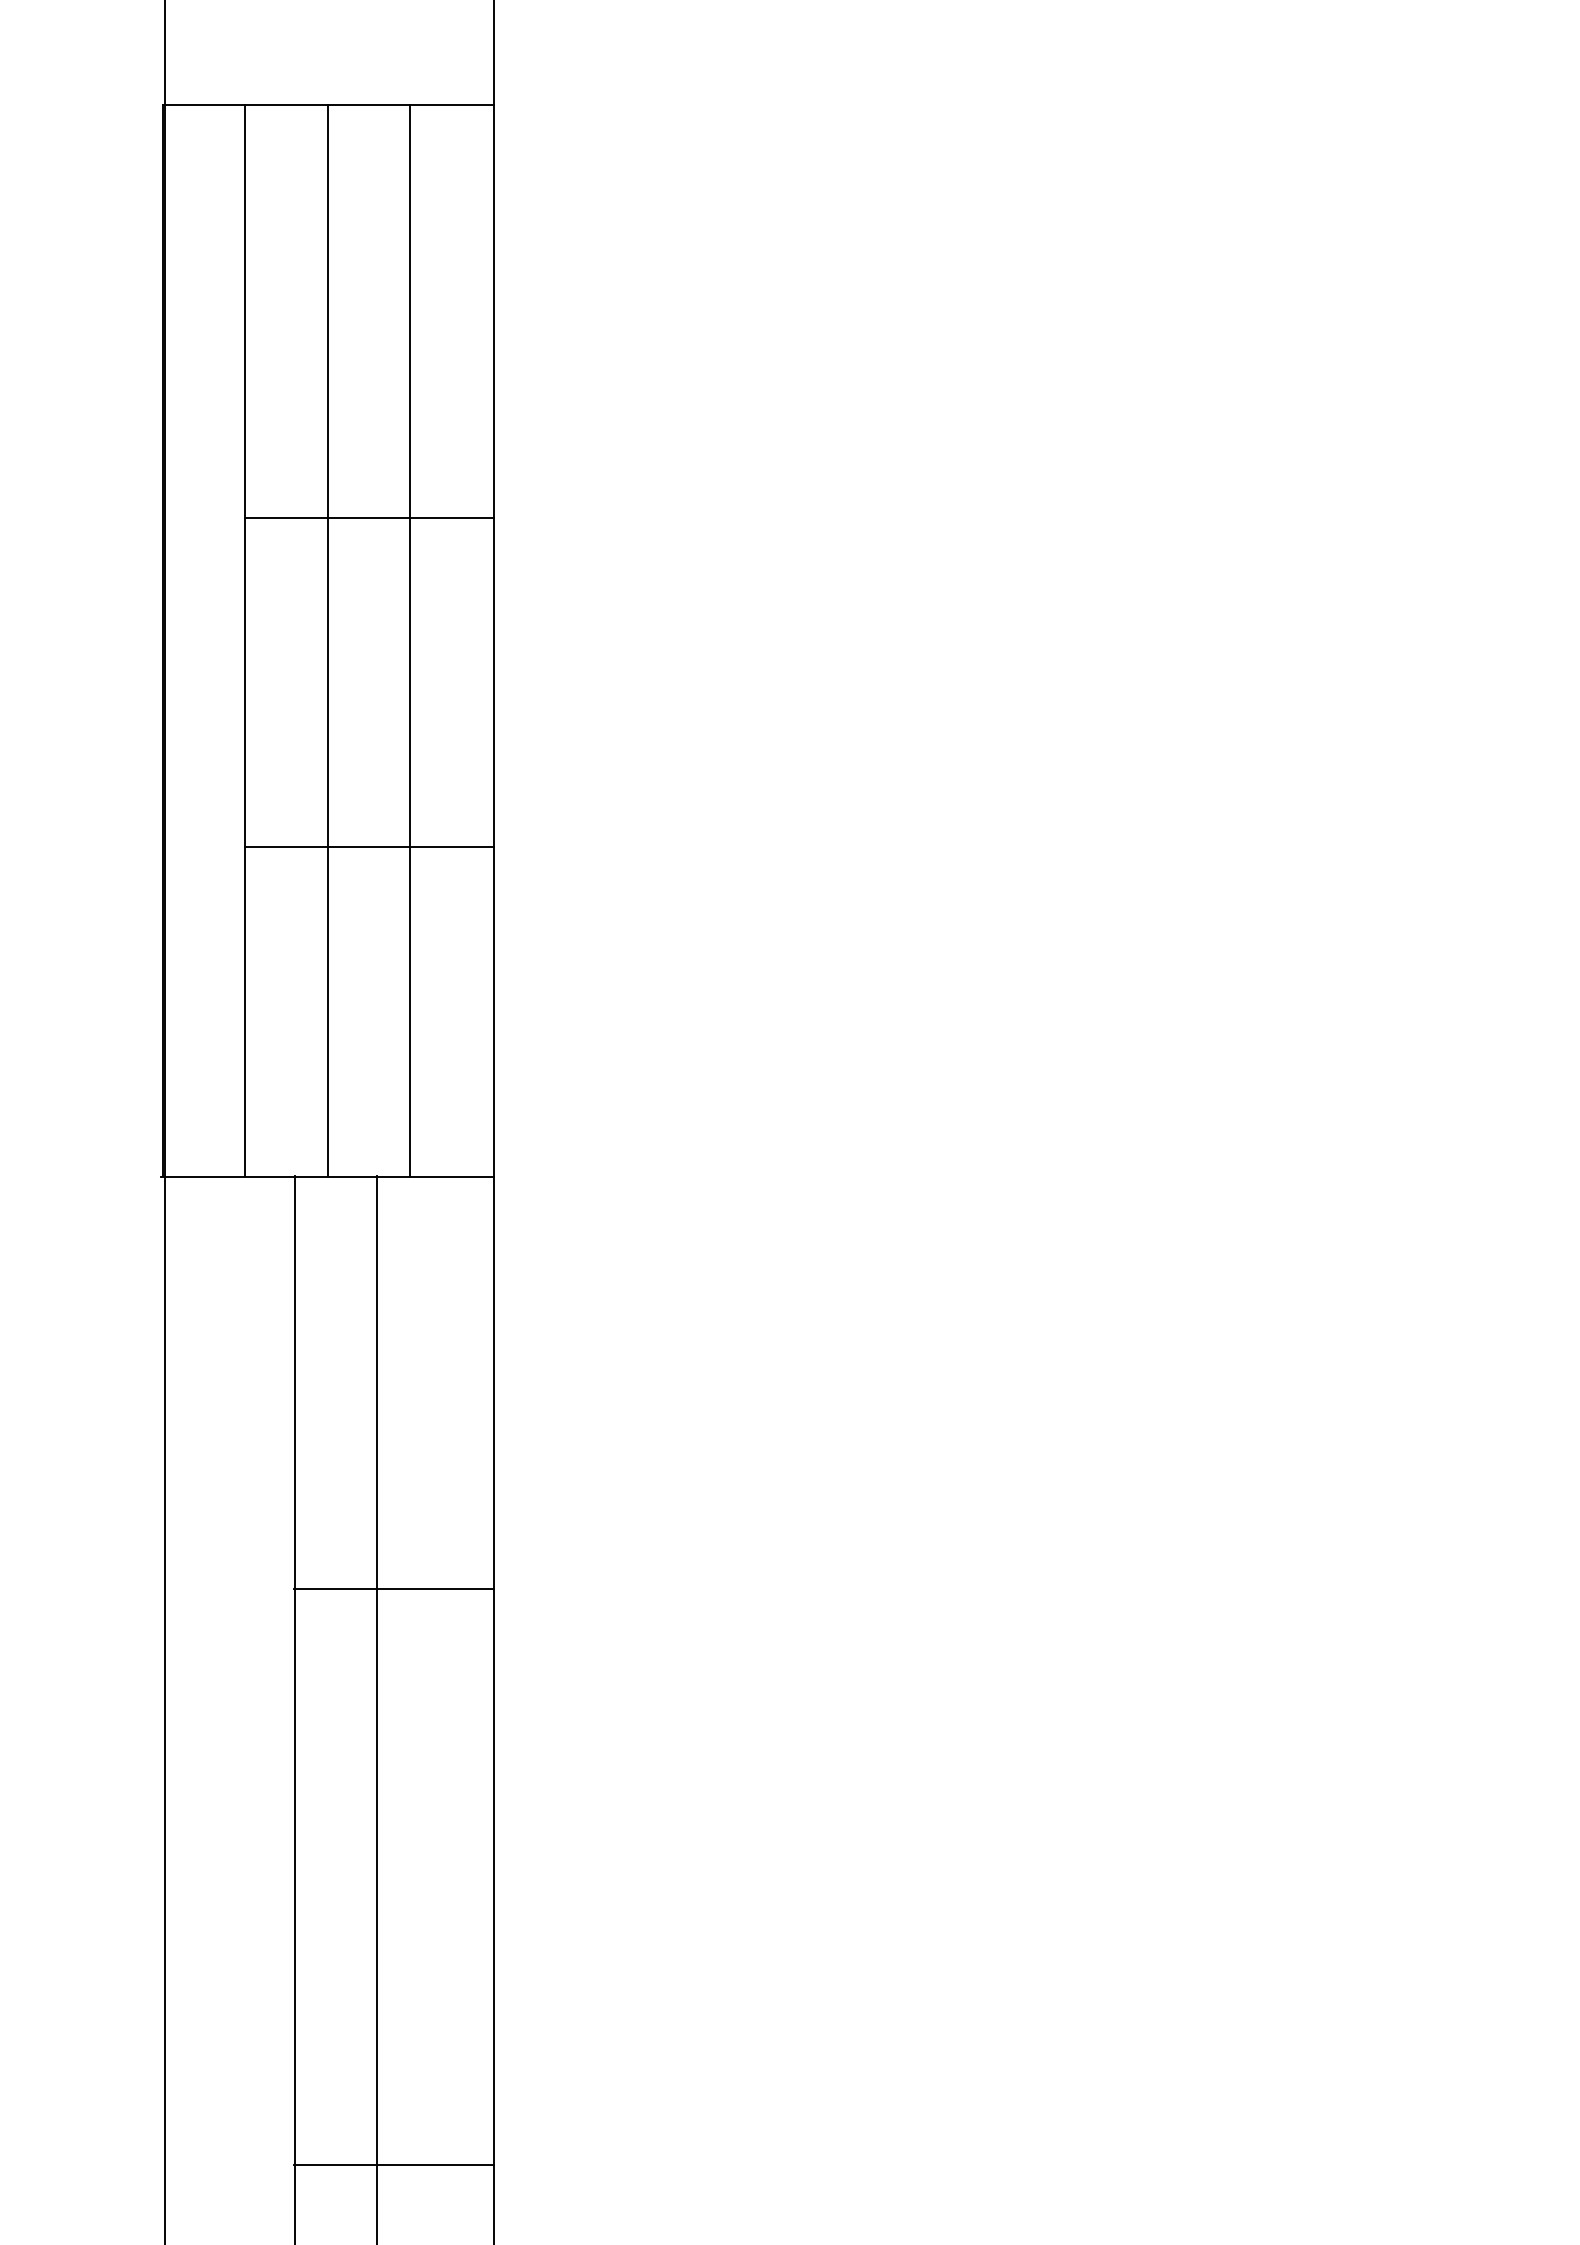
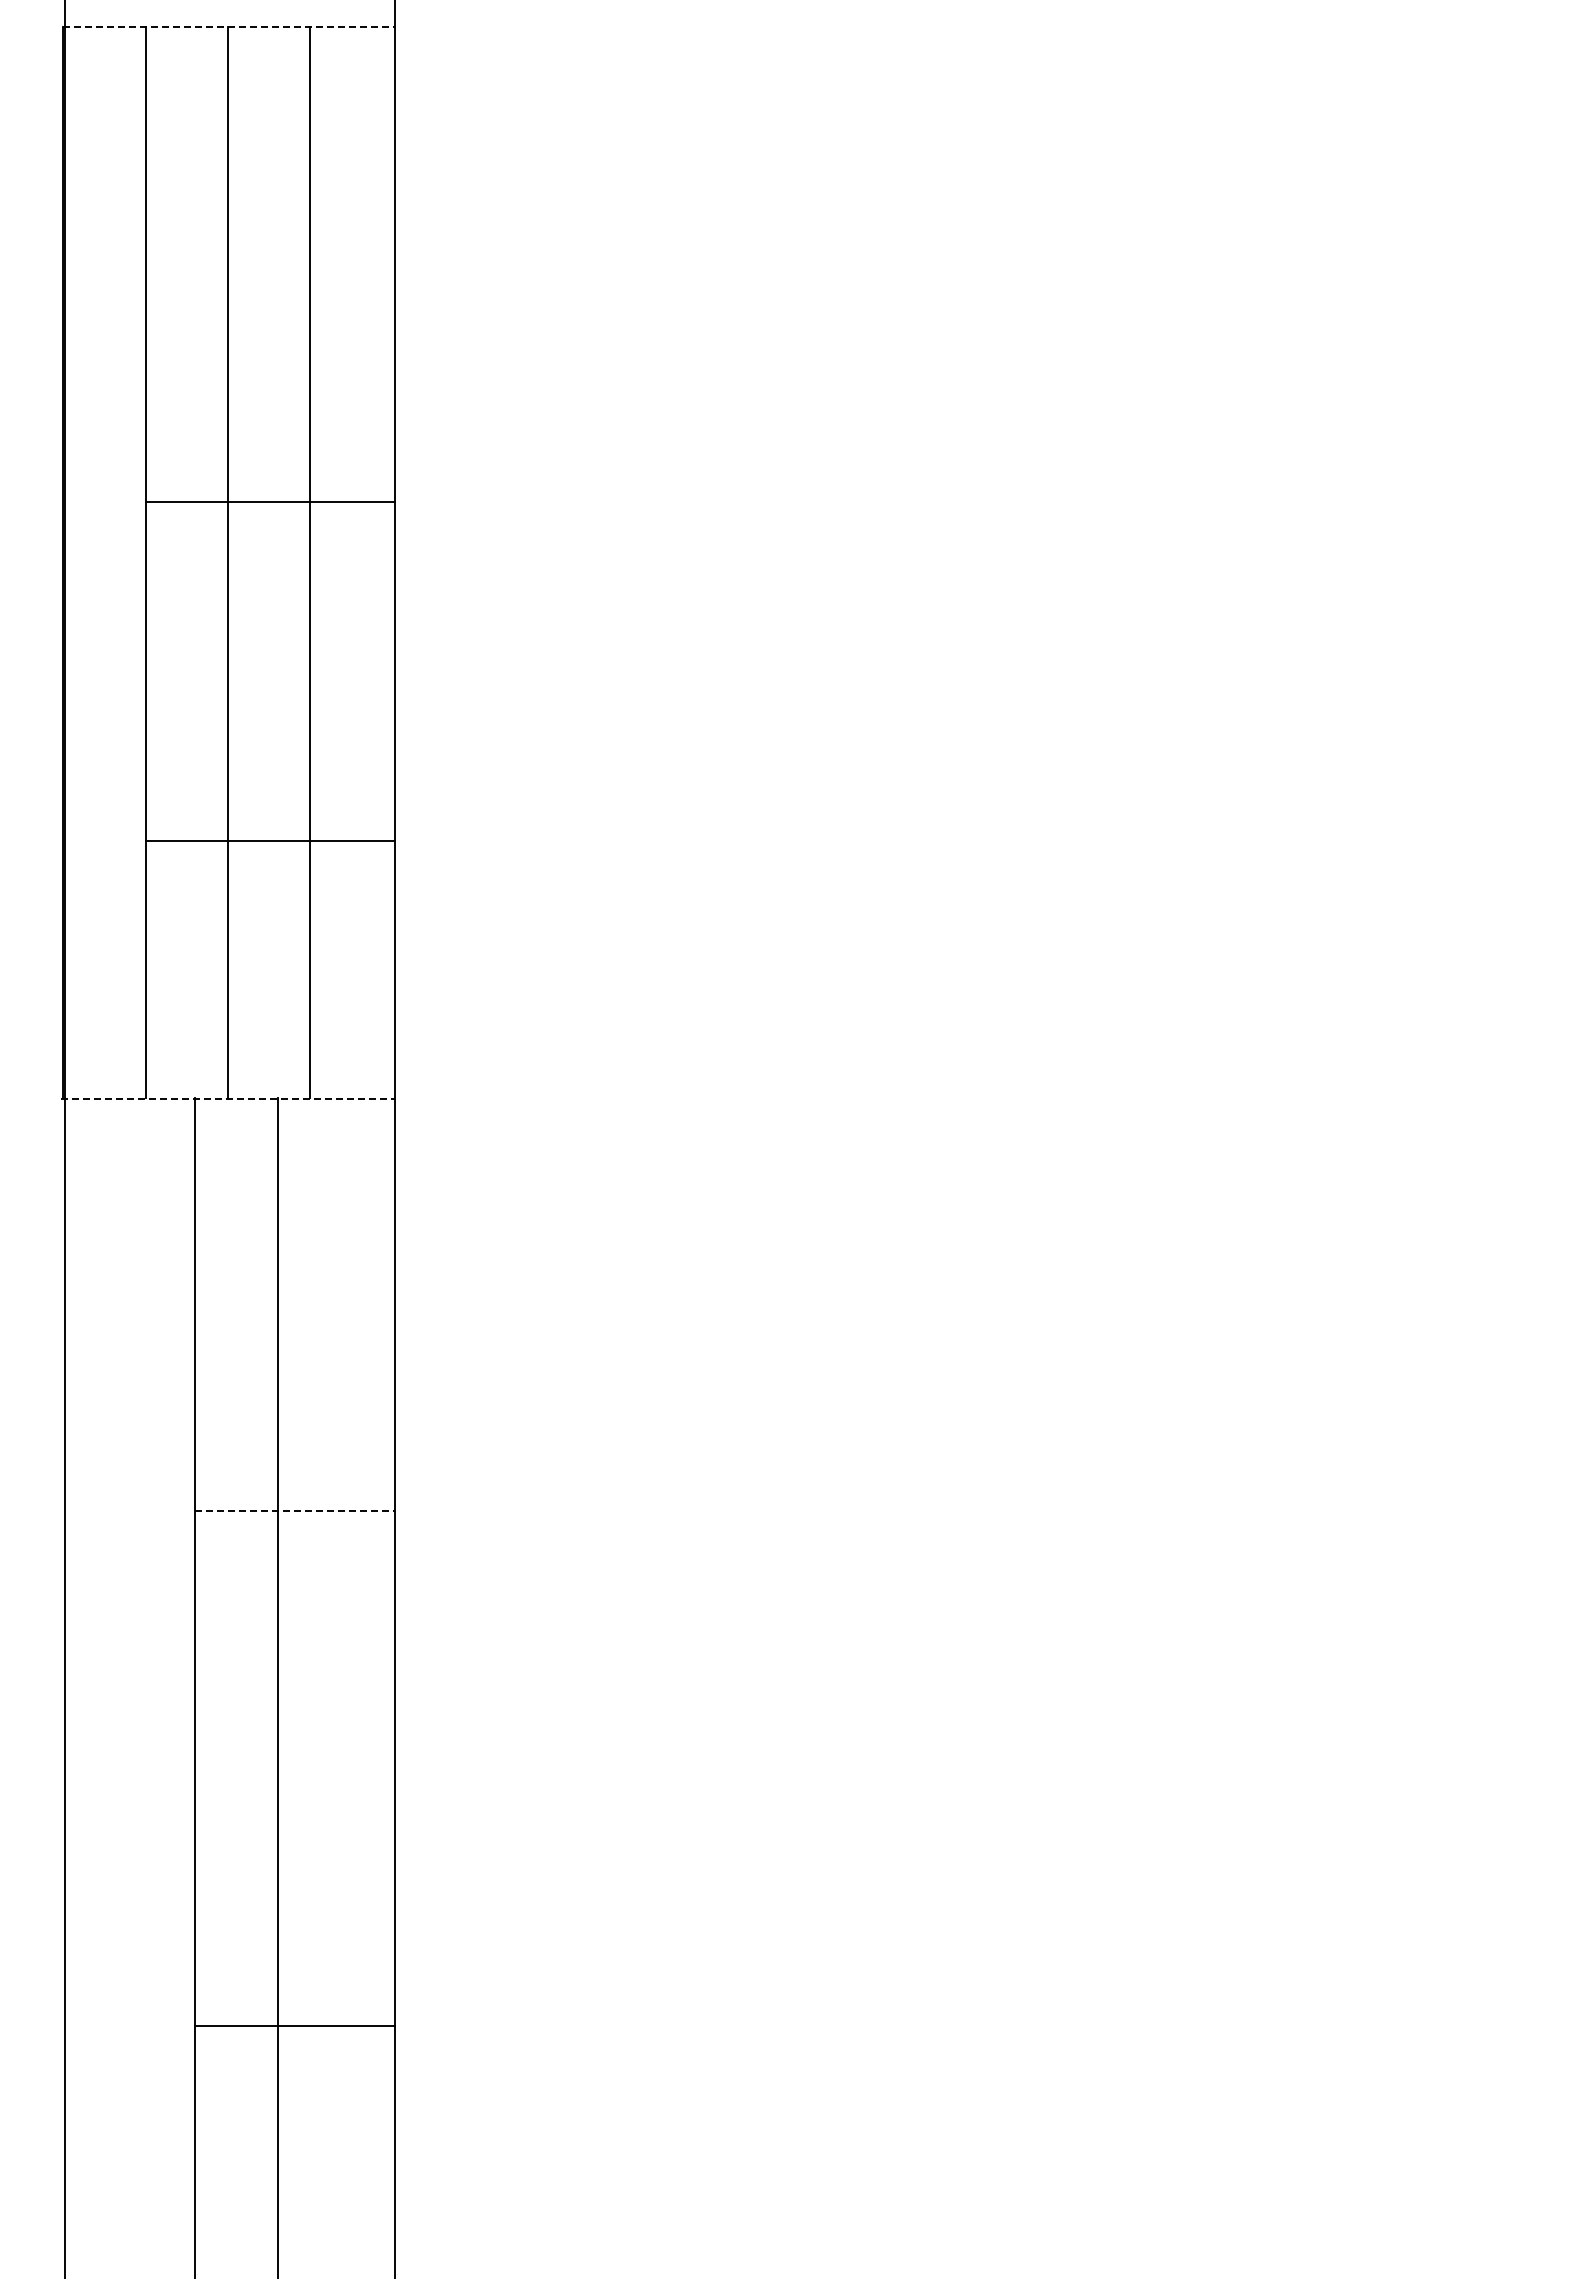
line: (328, 105) -> (229, 27), solid -> dashed
line: (368, 517) -> (269, 501), moved
line: (368, 847) -> (269, 841), moved
line: (327, 1176) -> (228, 1098), solid -> dashed
line: (394, 1588) -> (295, 1510), solid -> dashed
line: (393, 2165) -> (294, 2025), moved

